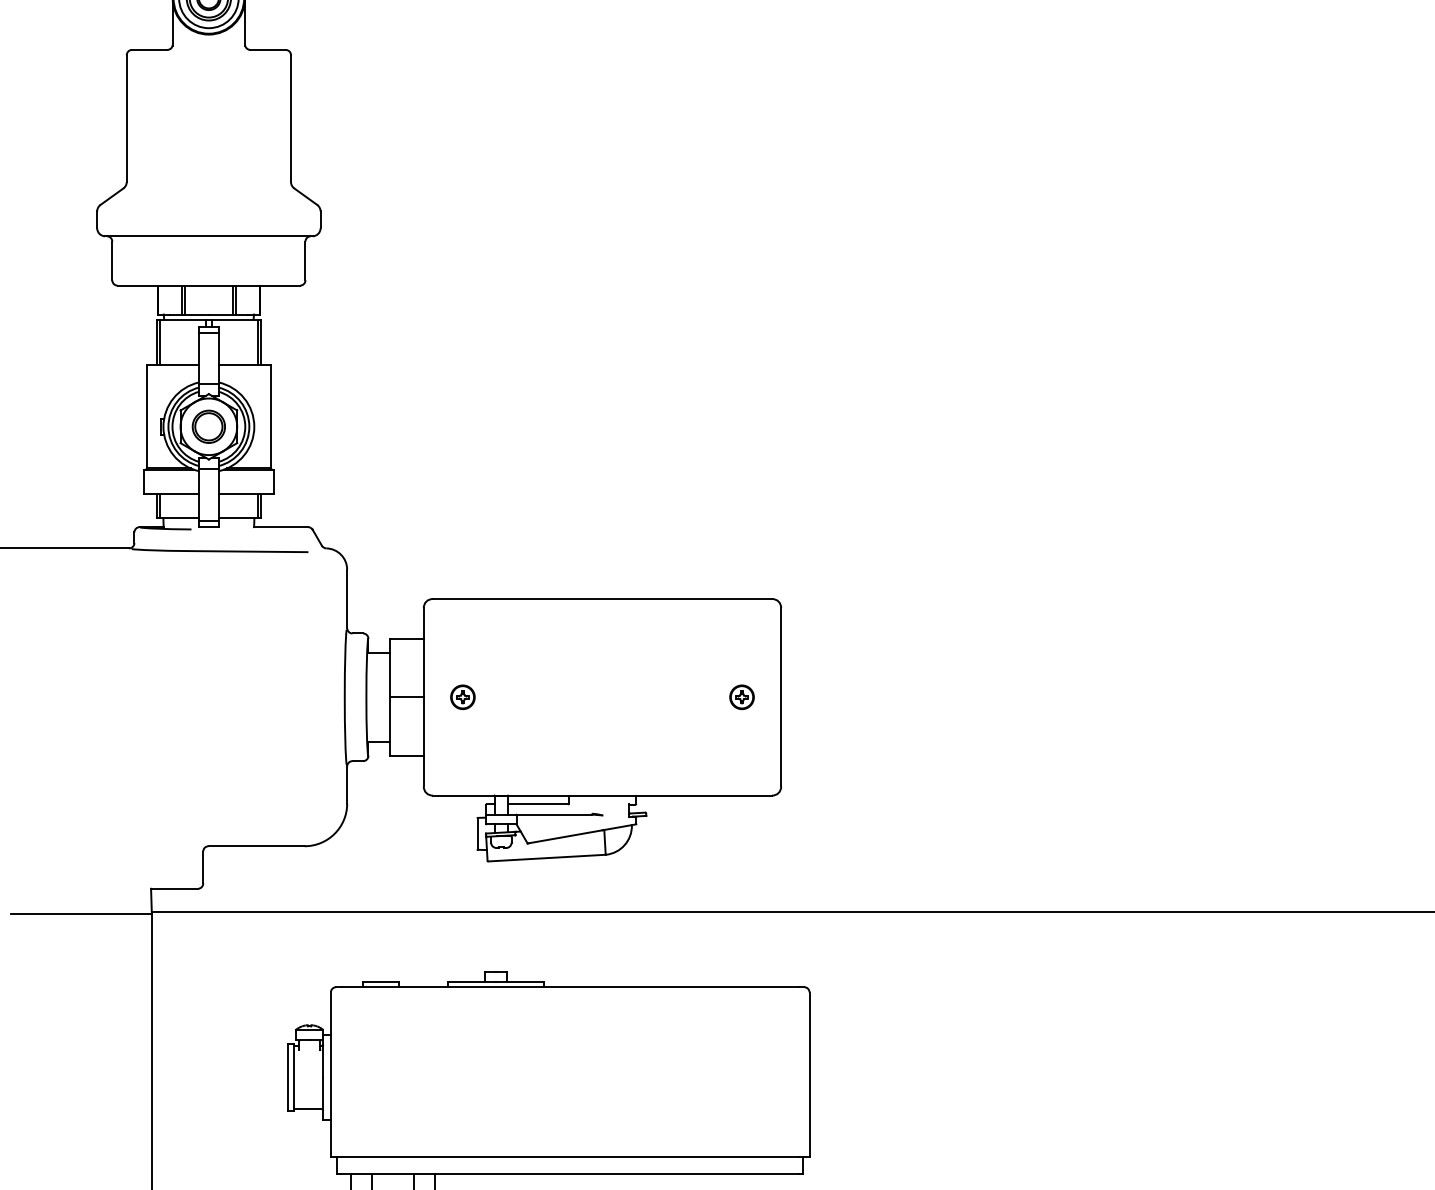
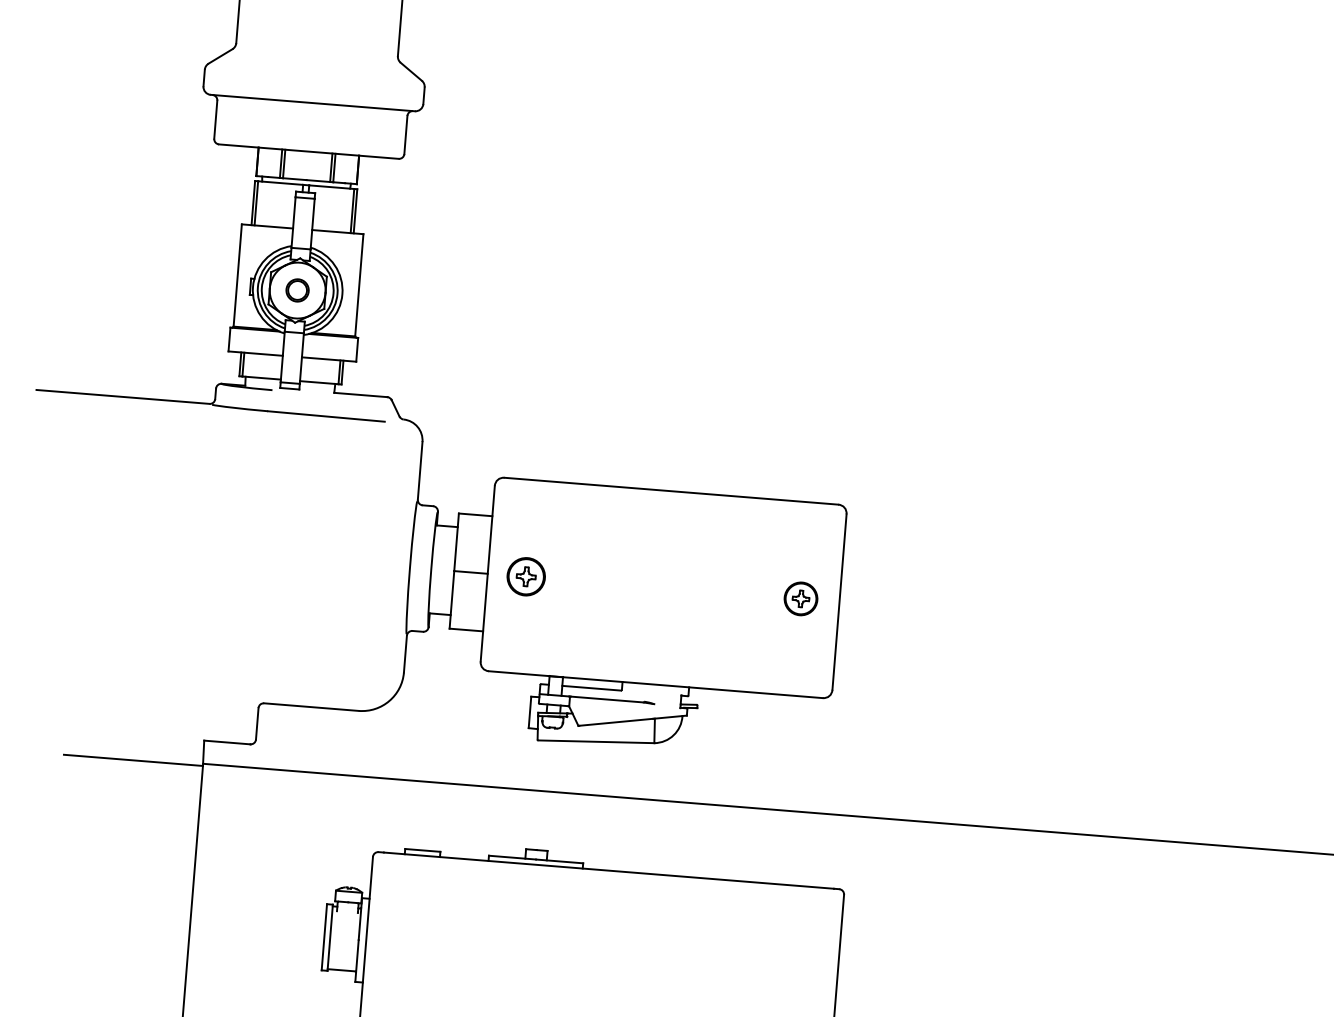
part: (208, 426) -> (297, 290), size x0.7
part: (462, 697) -> (525, 577), size x1.6
part: (741, 697) -> (800, 599), size x1.4

